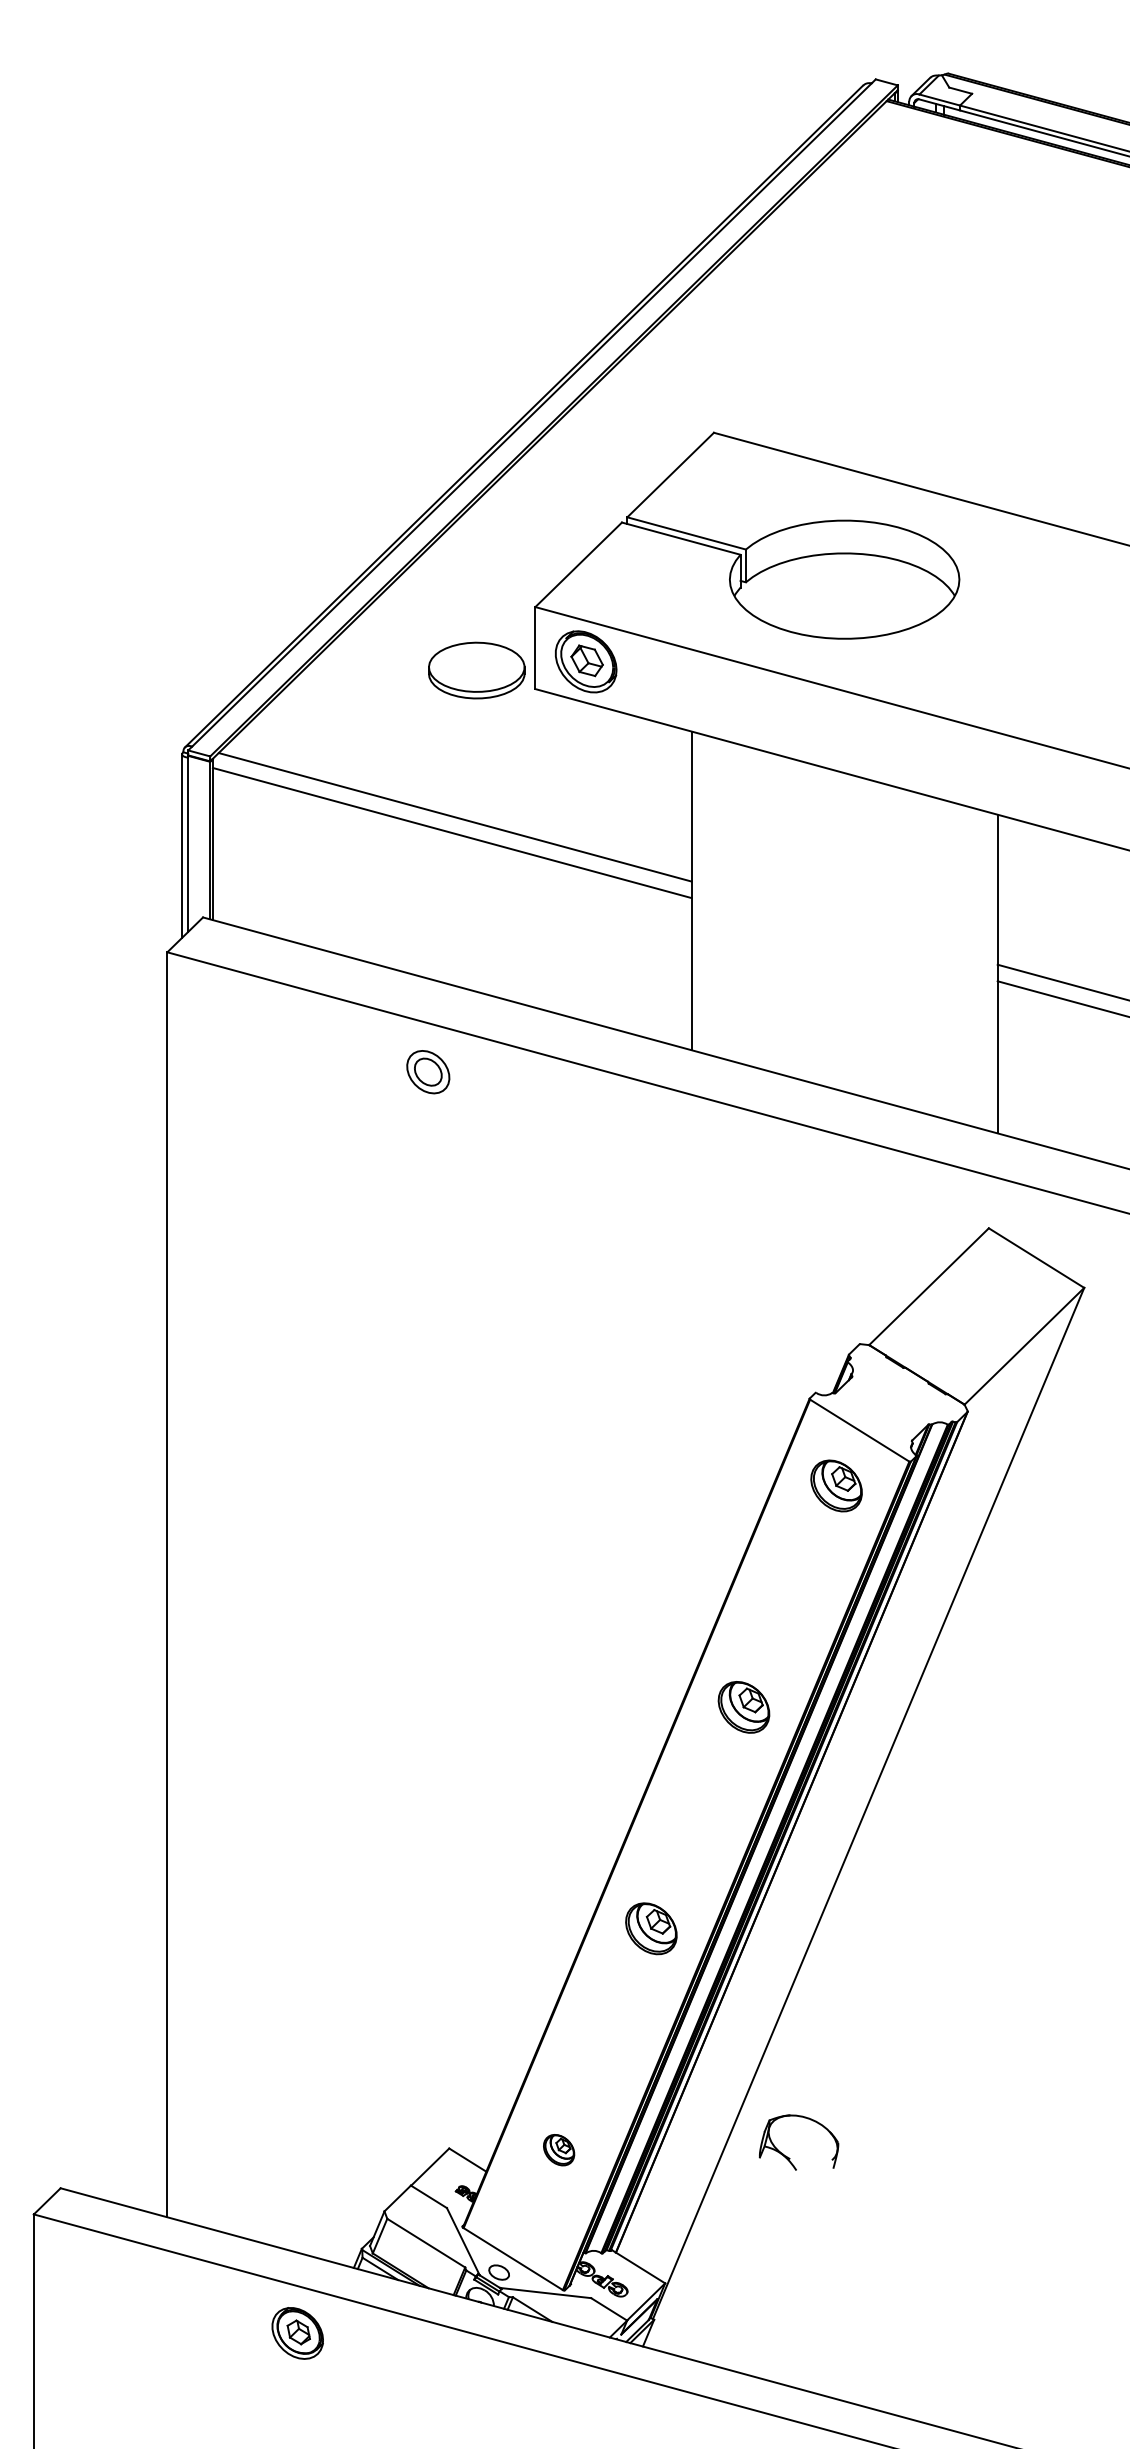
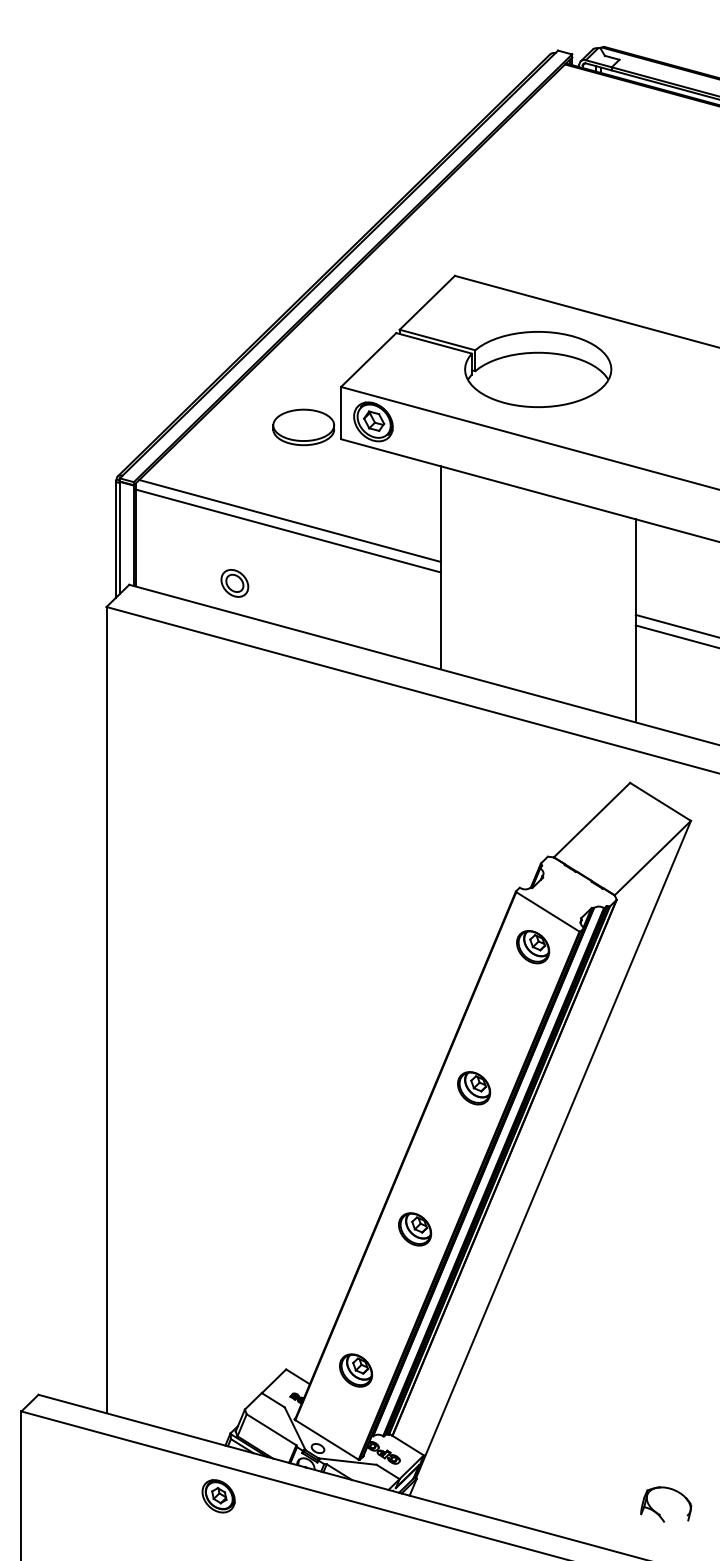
part: (427, 1072) -> (234, 583), moved
part: (559, 2150) -> (356, 1370), size x1.67
part: (788, 2156) -> (659, 1513), moved
part: (297, 2333) -> (218, 1496), moved

